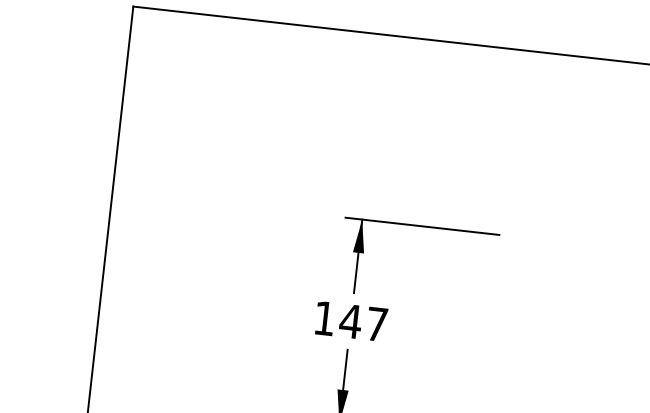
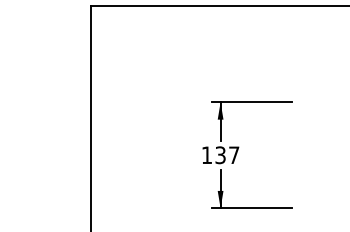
text: (350, 321) -> (220, 155), 147 -> 137

